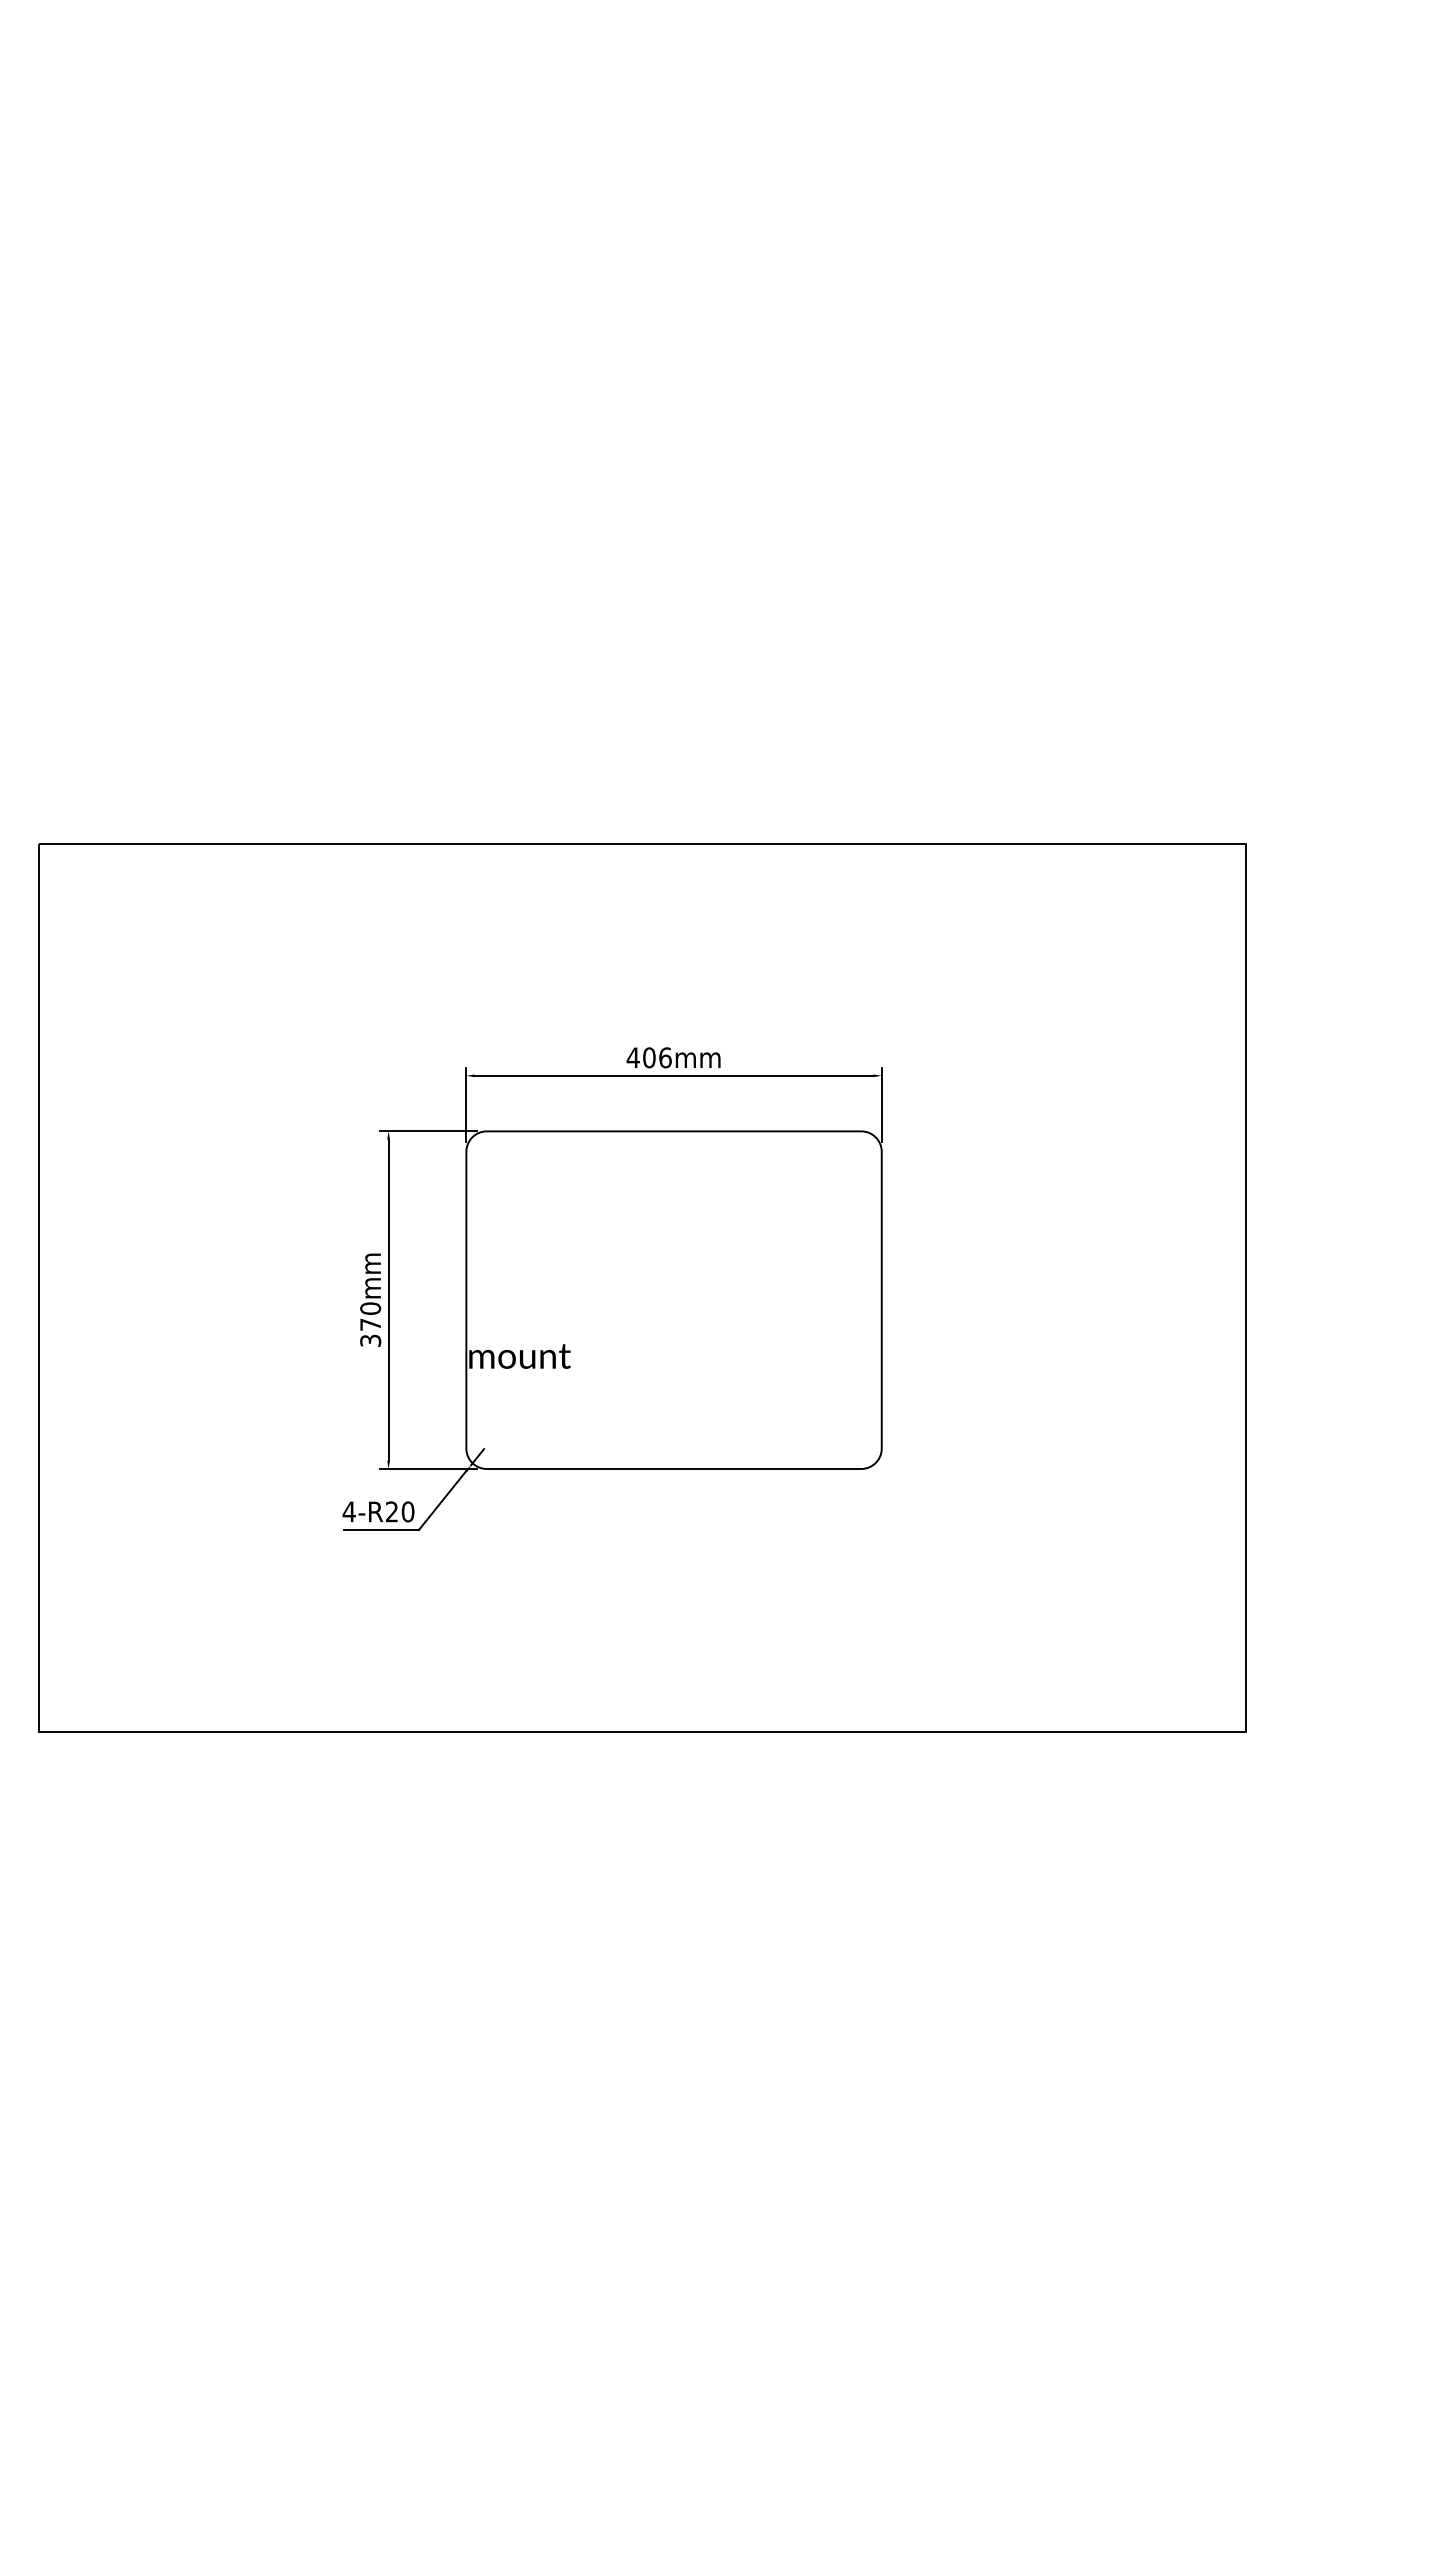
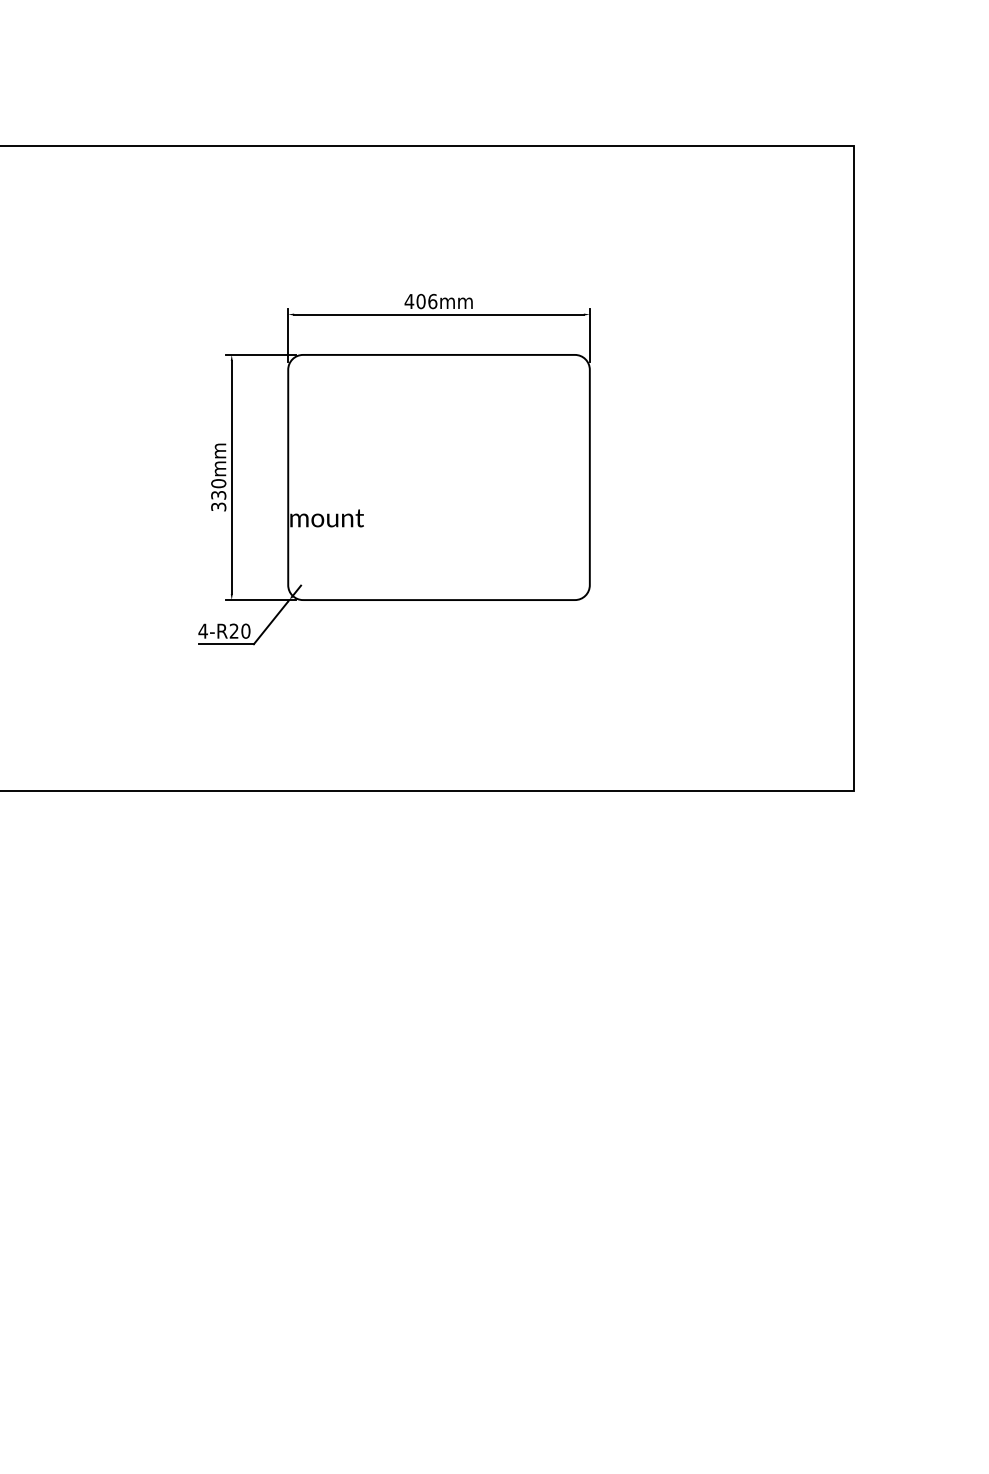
text: (370, 1324) -> (218, 495), 370mm -> 330mm

